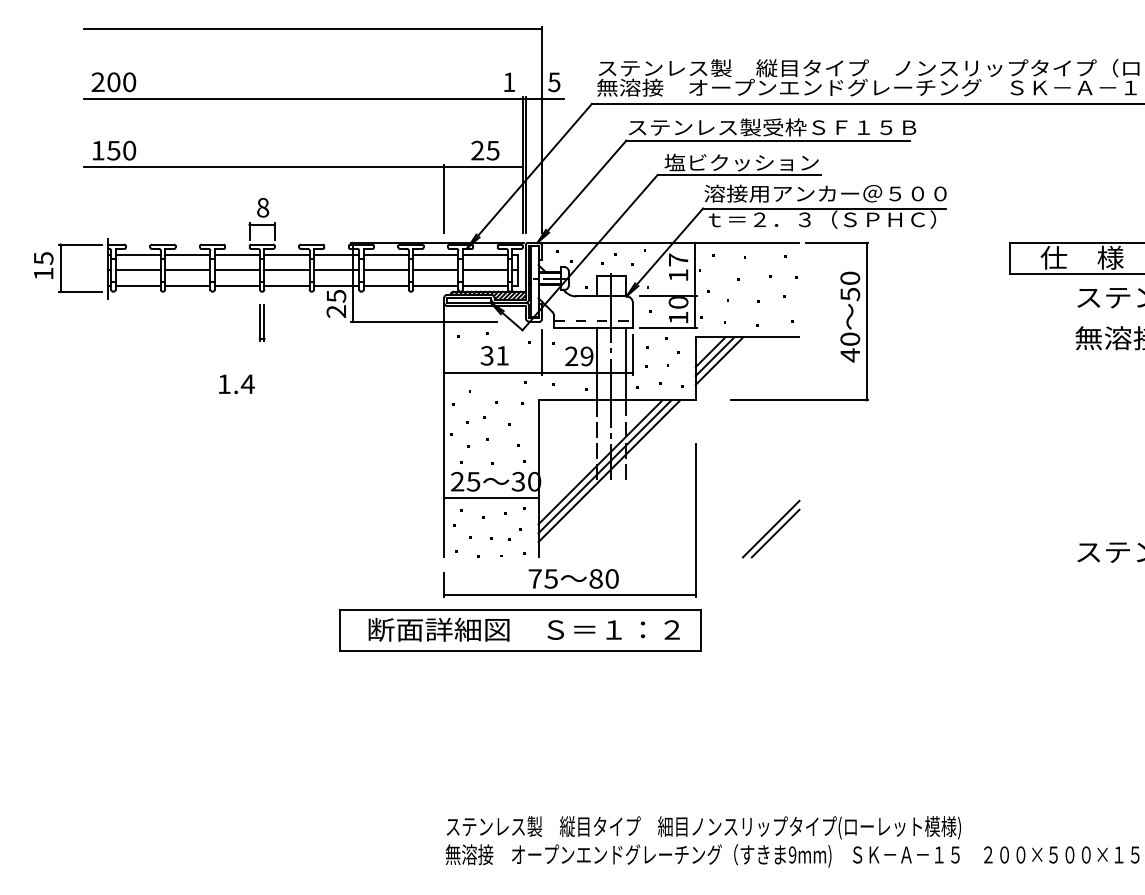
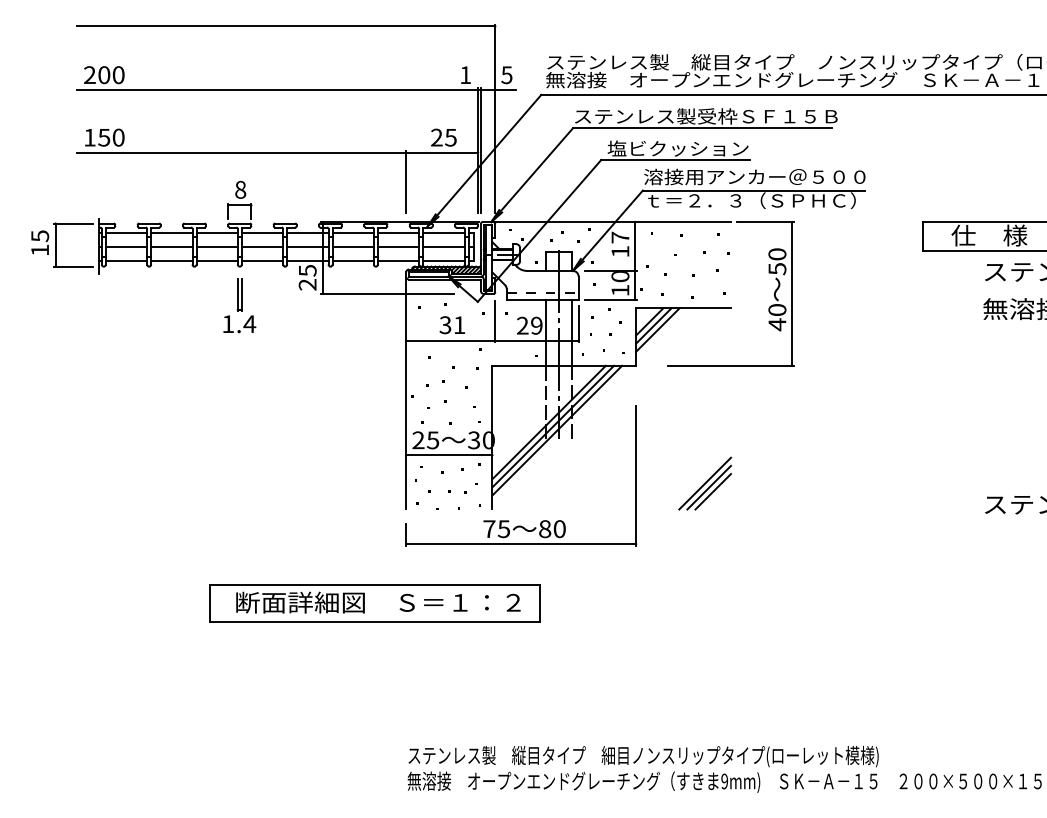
text: (236, 384) -> (239, 324), moved
line: (779, 537) -> (712, 491), added
part: (519, 630) -> (374, 603), moved

